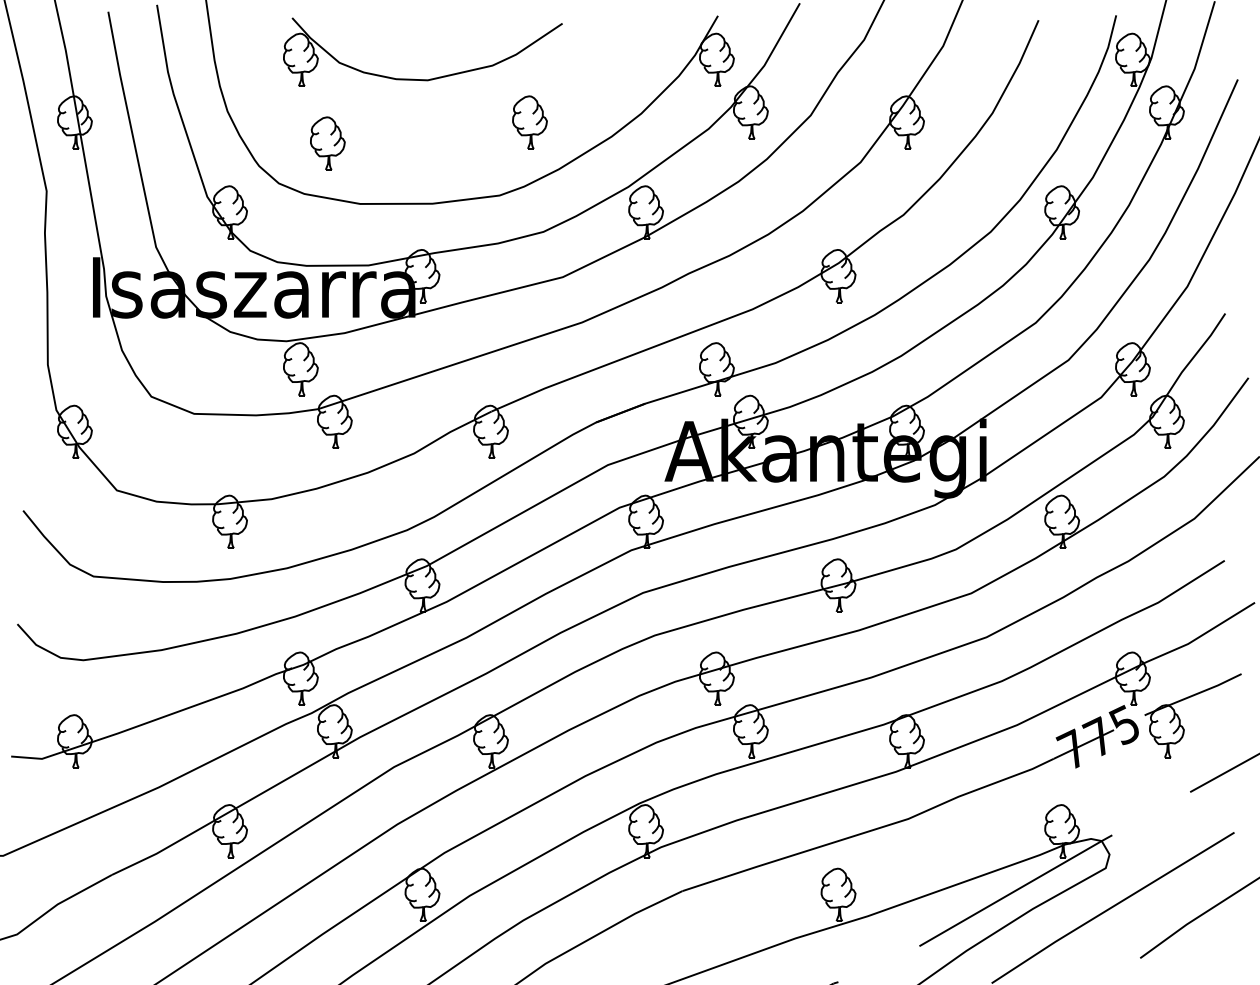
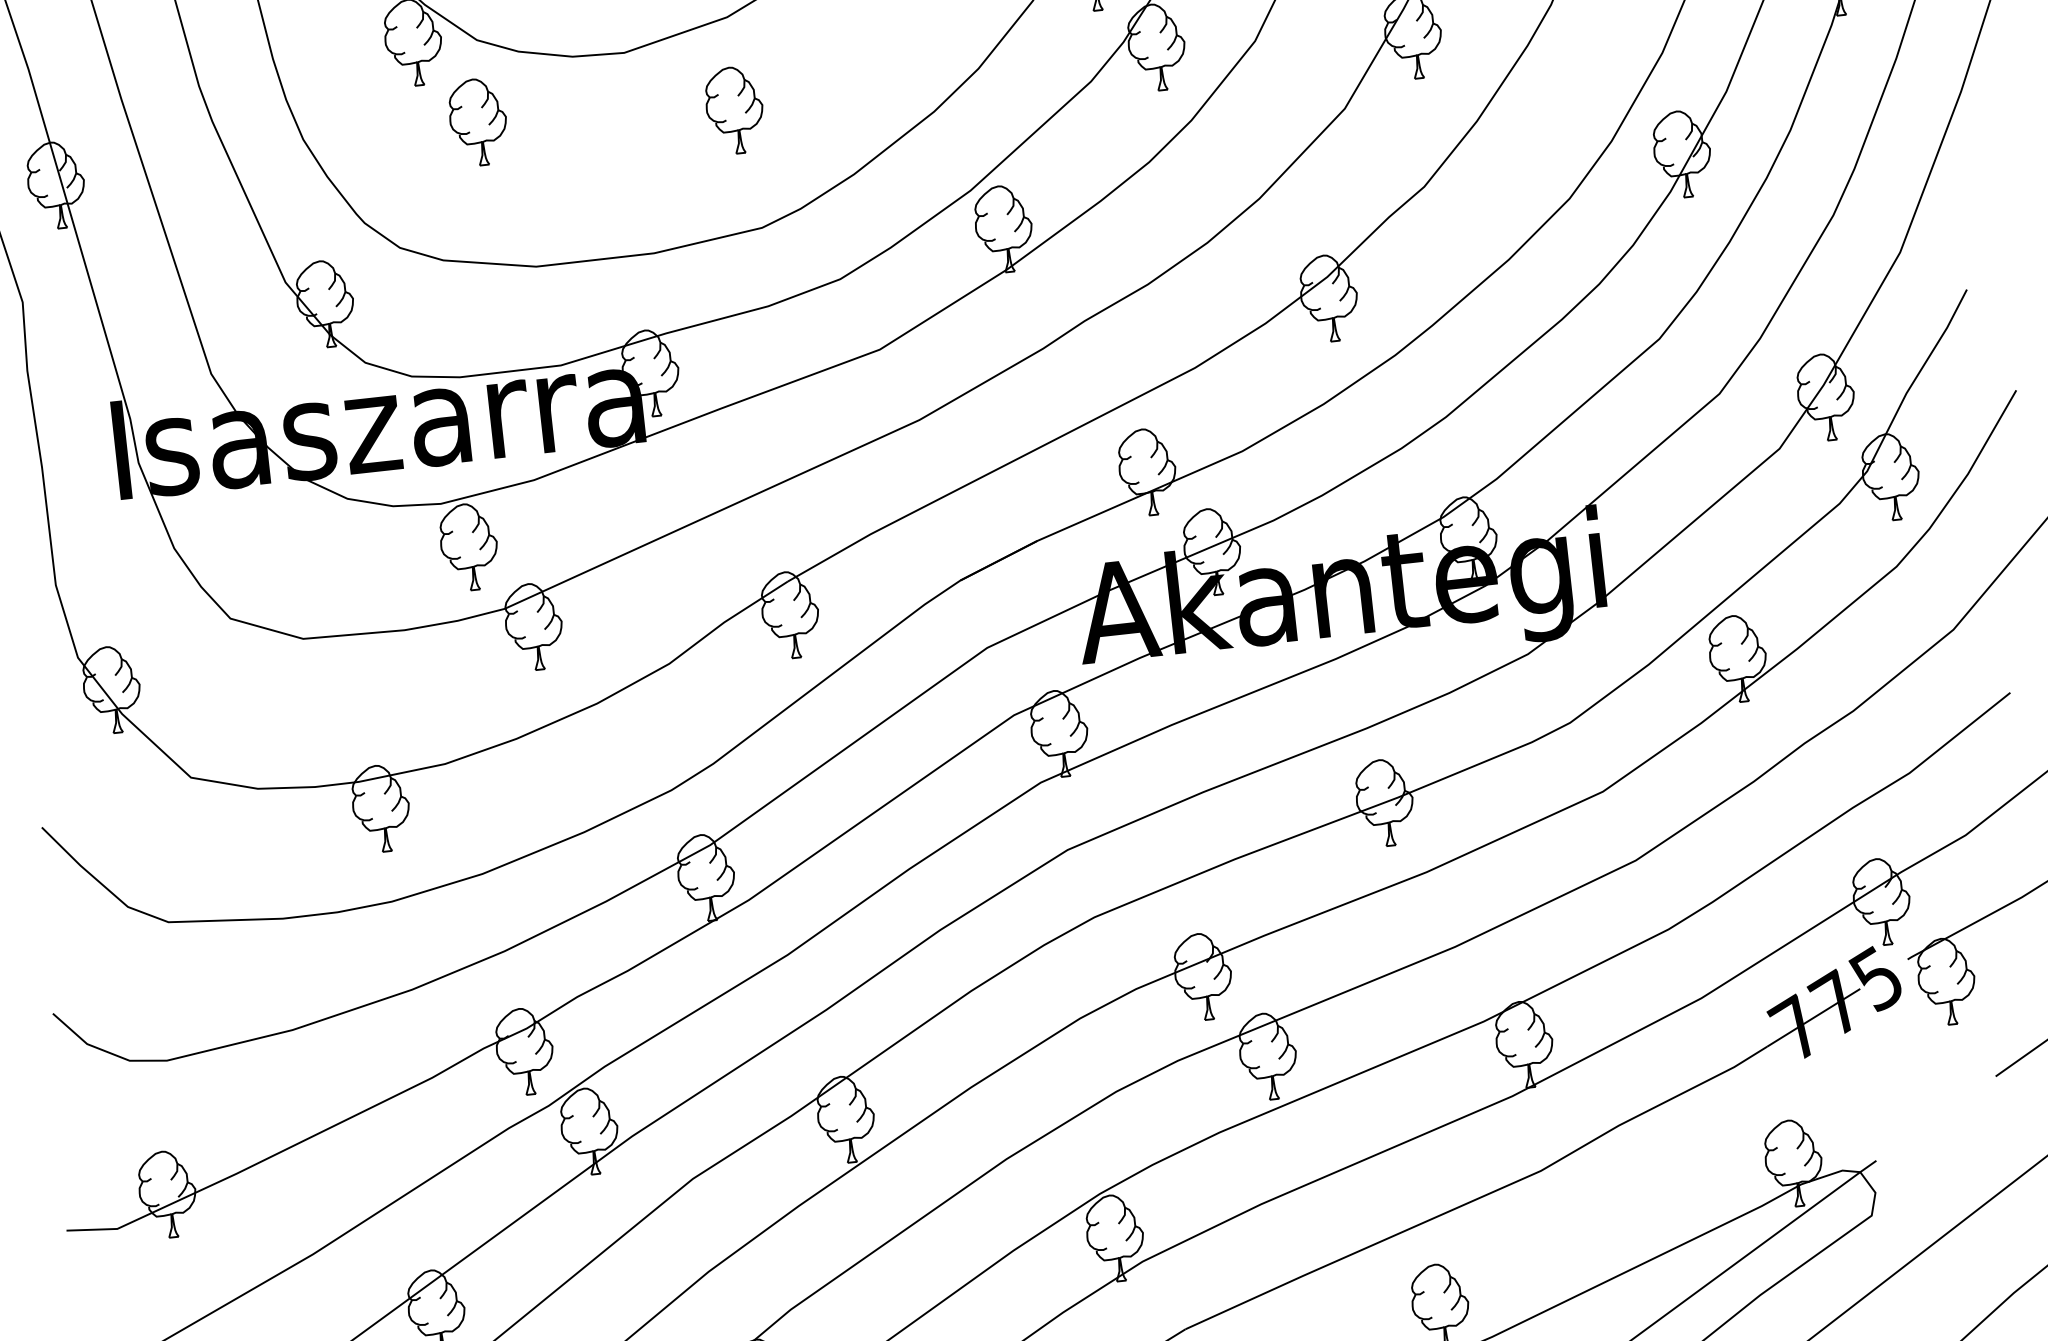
part: (529, 122) -> (734, 110), moved
part: (327, 143) -> (477, 122), moved

